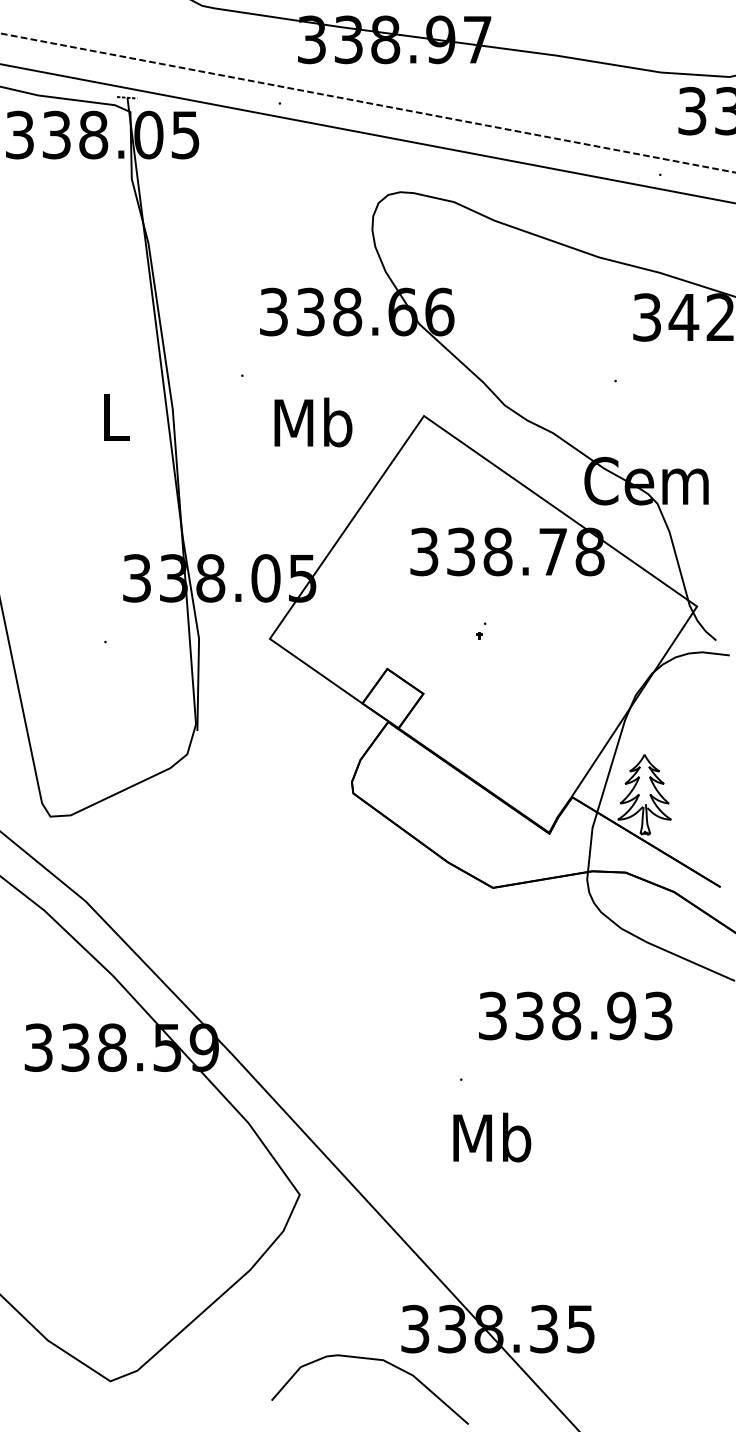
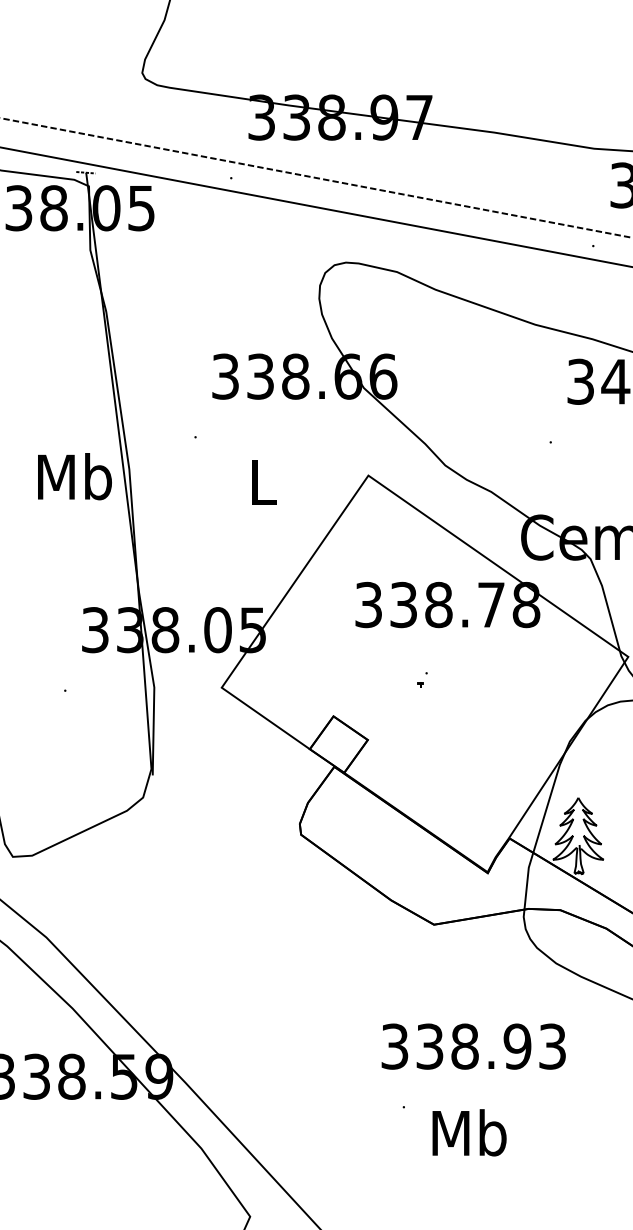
text: (115, 416) -> (74, 476), L -> Mb
text: (313, 422) -> (263, 481), Mb -> L
text: (575, 1015) -> (473, 1046), moved
text: (492, 1137) -> (469, 1132), moved

